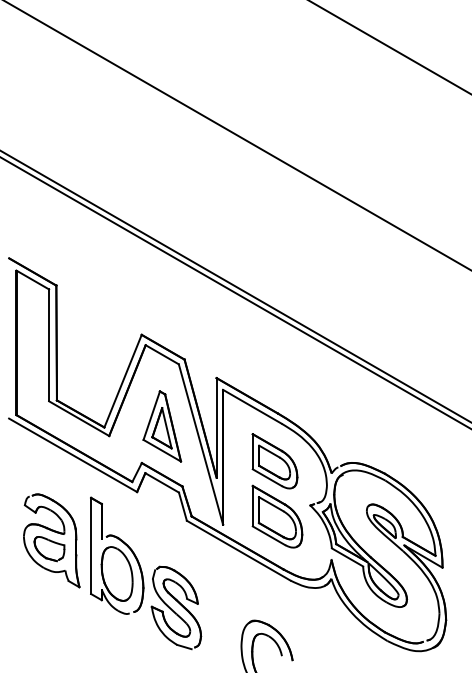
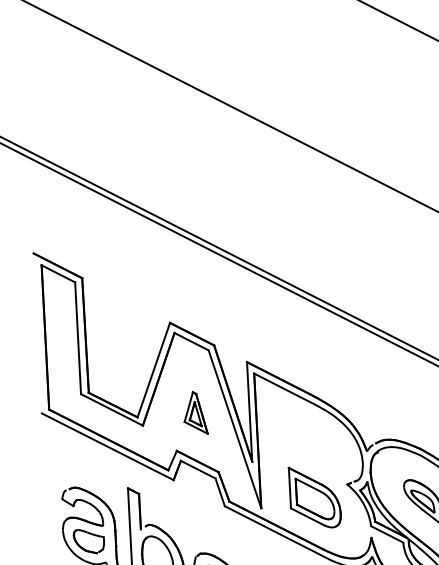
part: (162, 426) -> (195, 413), size x0.6
part: (274, 461) -> (309, 442), removed

